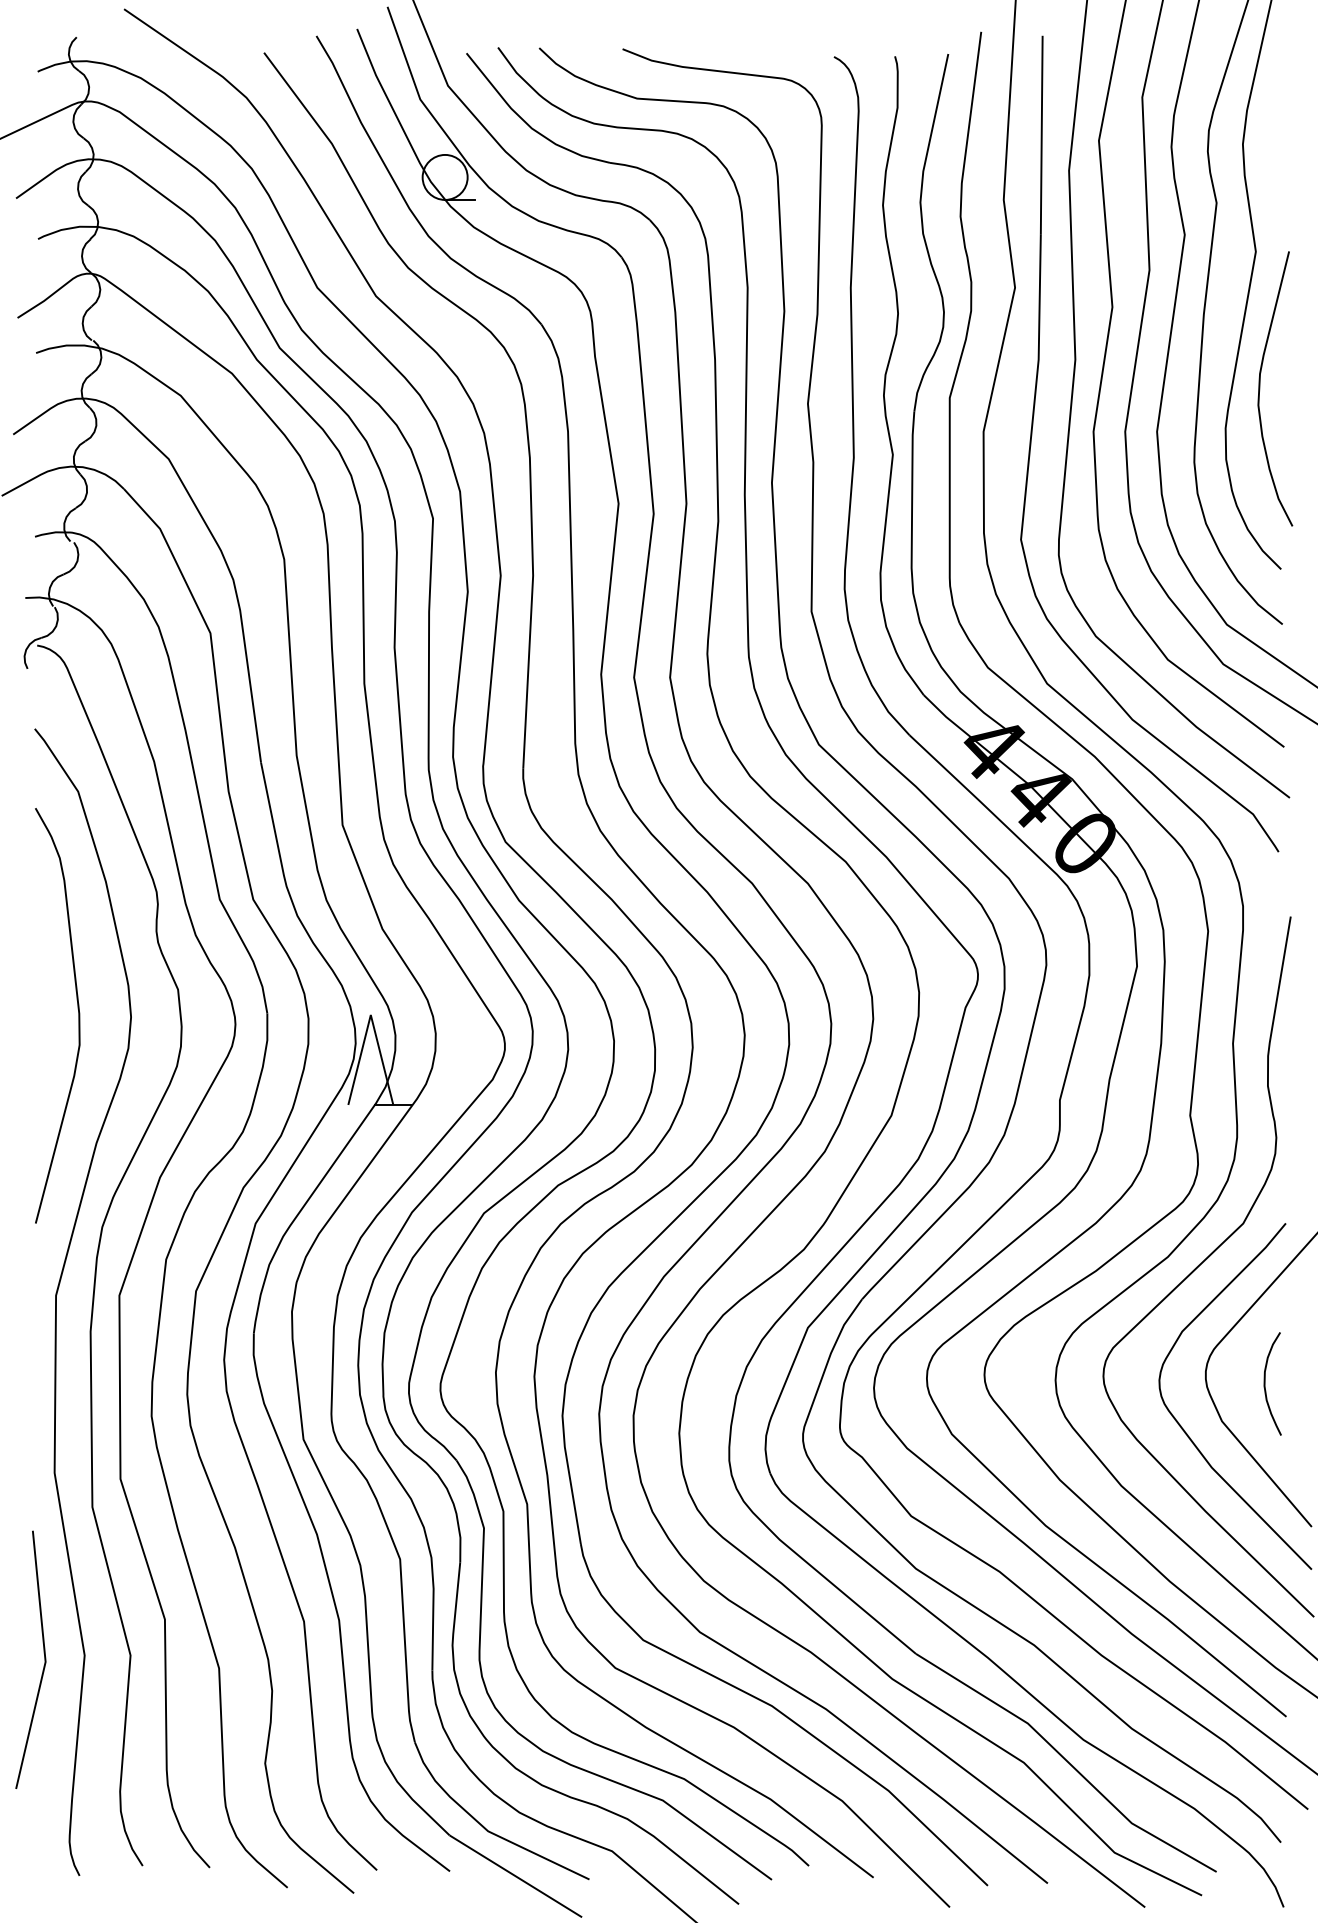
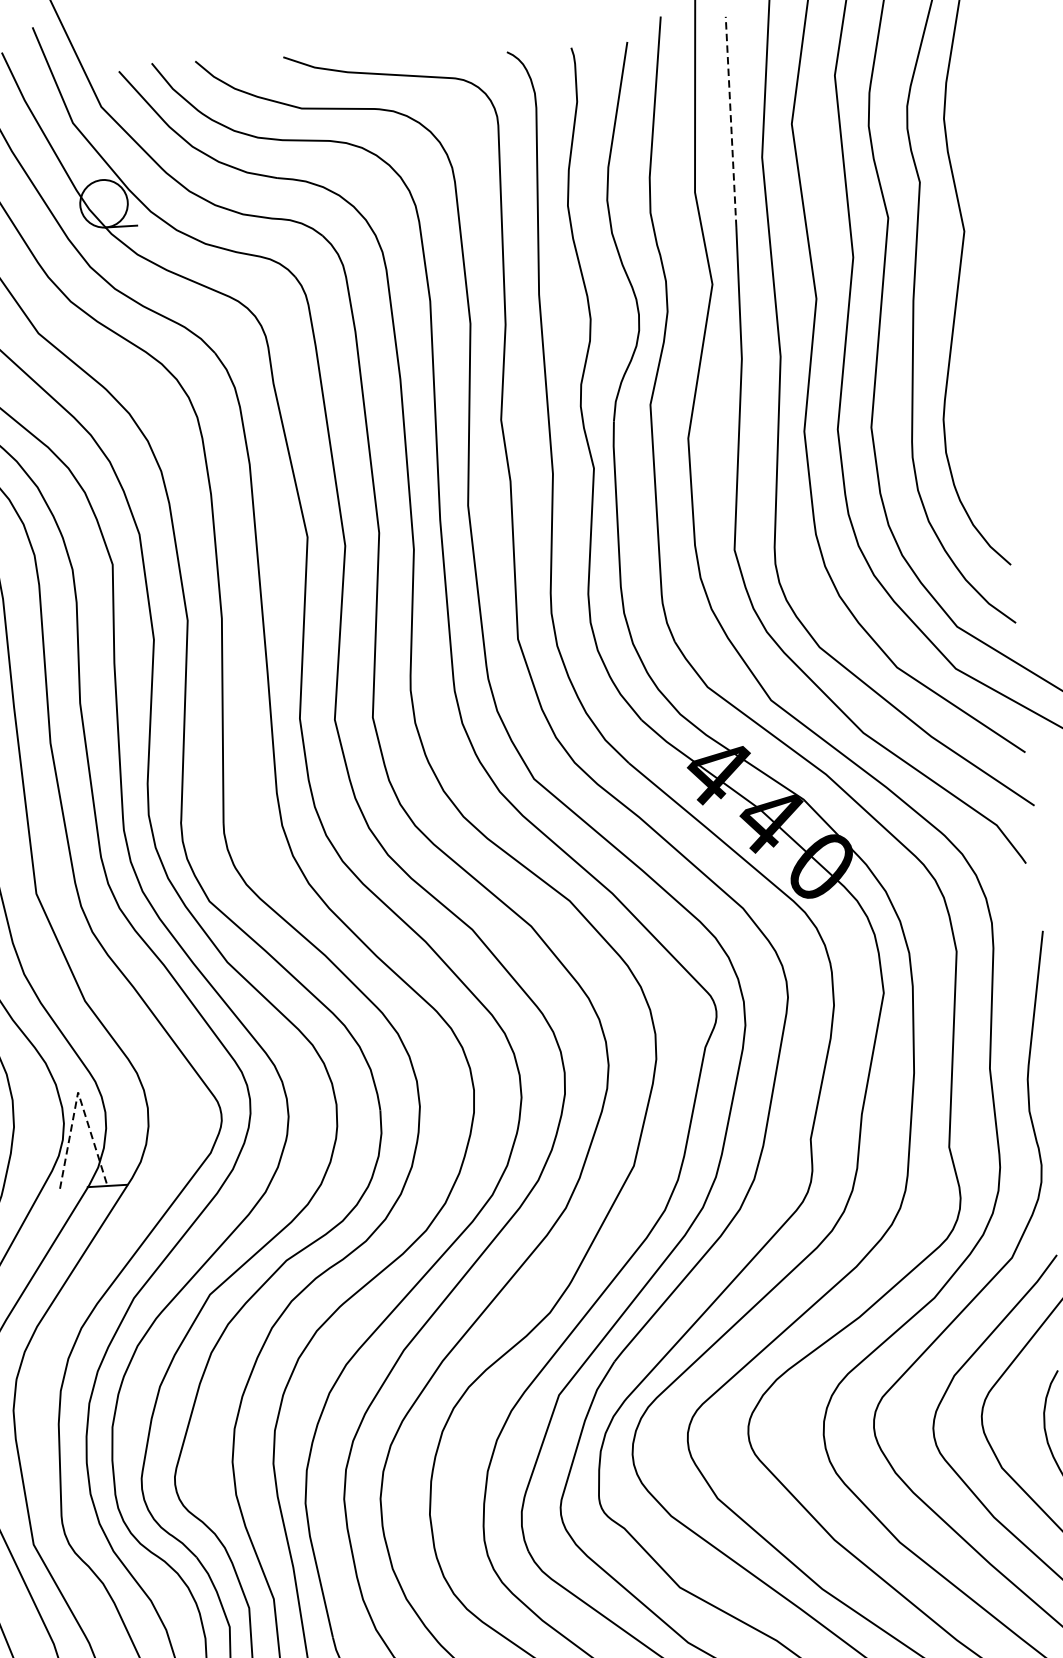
line: (1041, 135) -> (730, 122), solid -> dashed
curve: (1260, 388) -> (977, 375), removed
line: (370, 1014) -> (77, 1091), solid -> dashed

